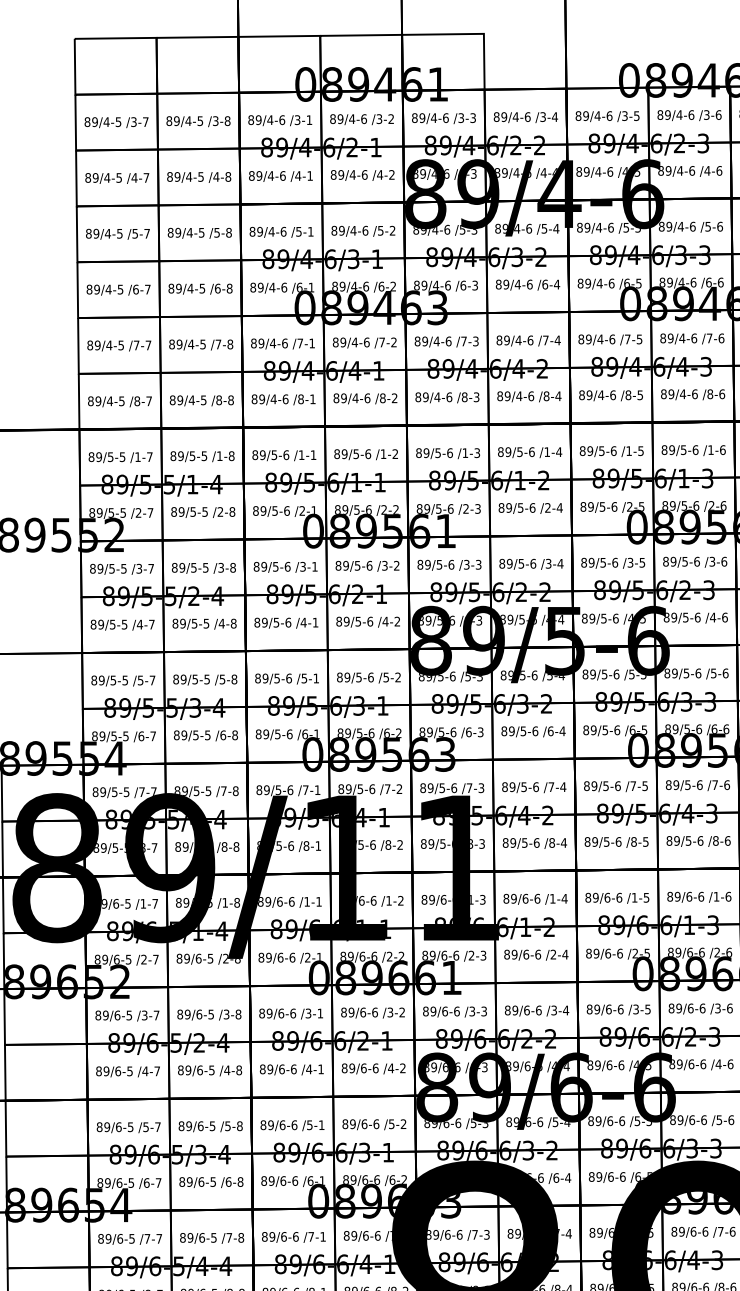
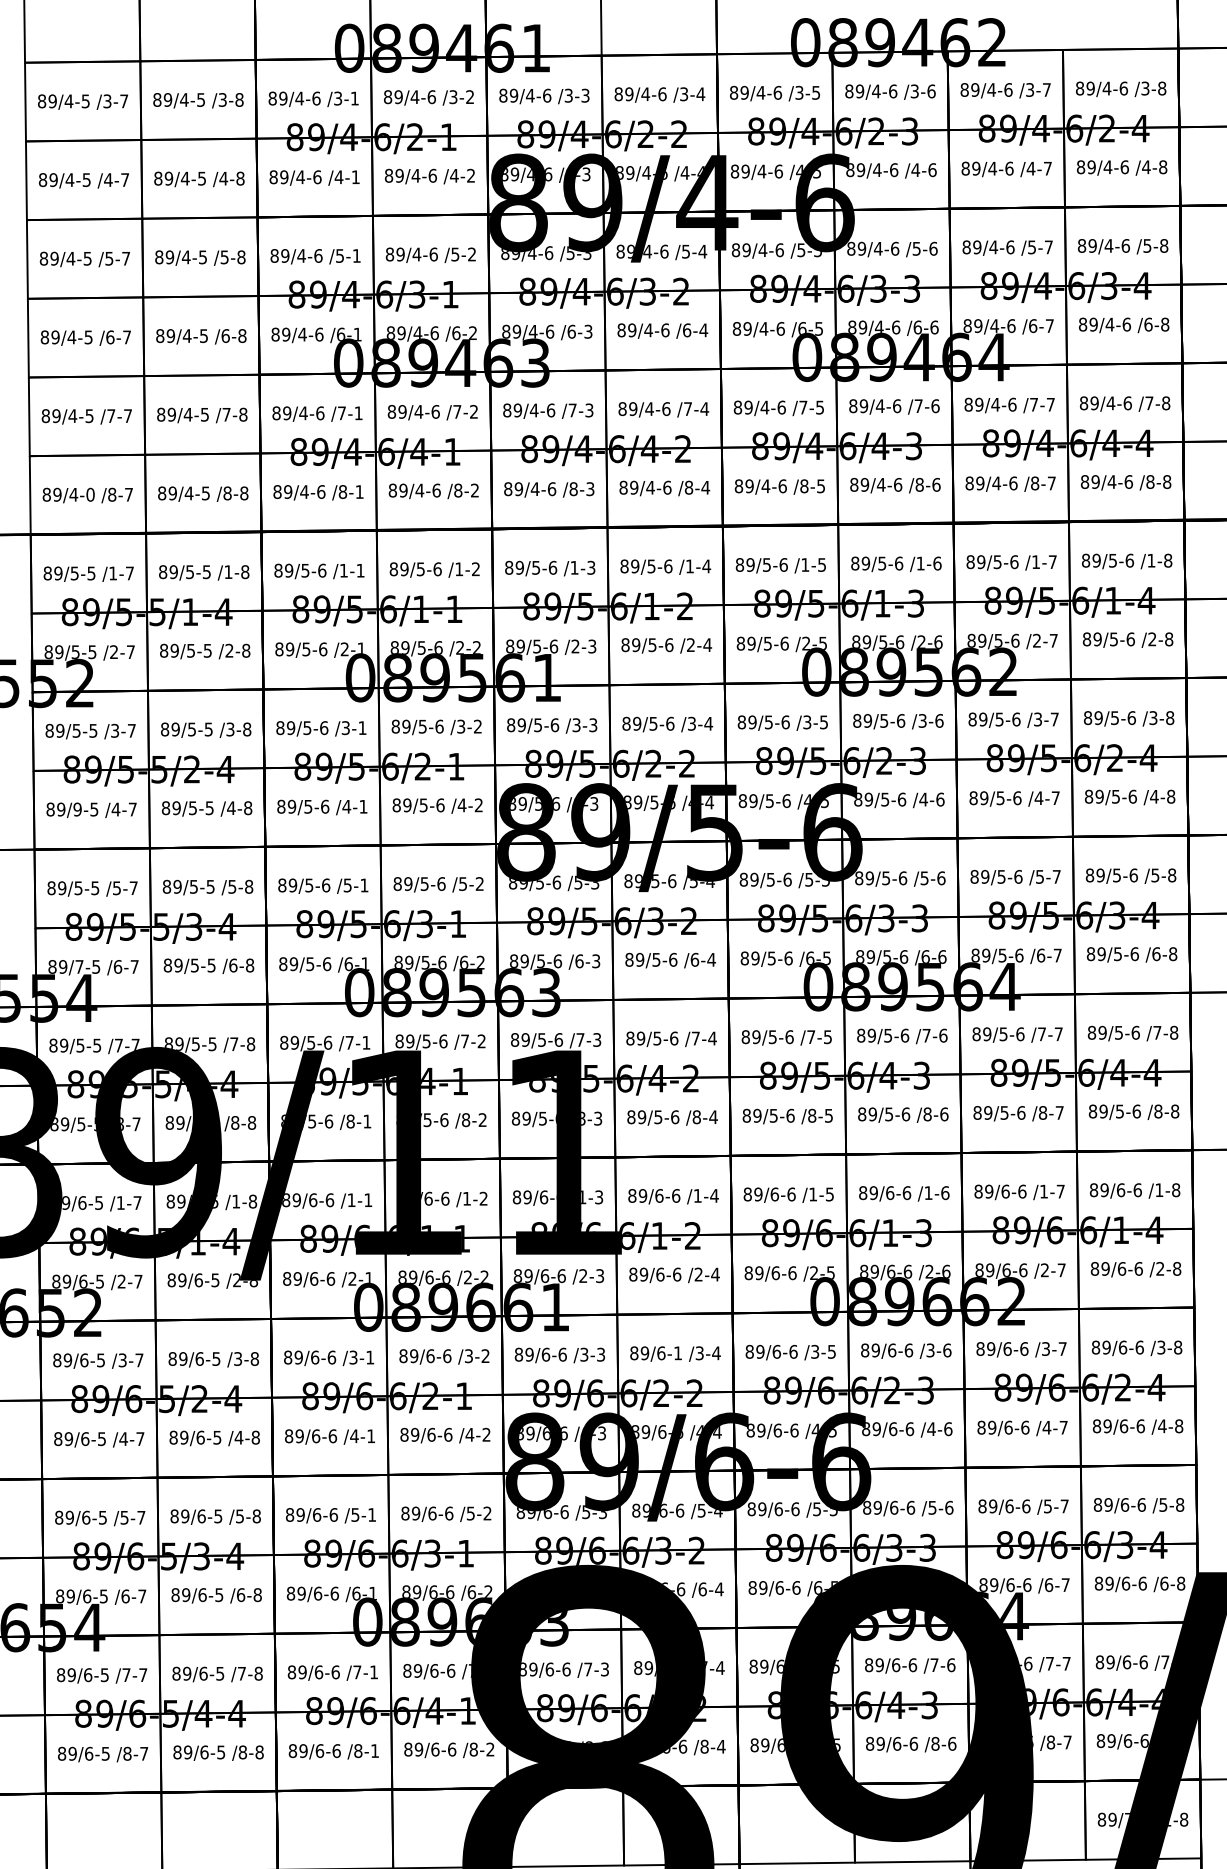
text: (121, 401) -> (90, 494), 89/4-5 -> 89/4-0
text: (112, 624) -> (77, 809), 89/5-5 -> 89/9-5
text: (114, 736) -> (79, 966), 89/5-5 -> 89/7-5
text: (539, 1010) -> (678, 1353), 89/6-6 -> 89/6-1

